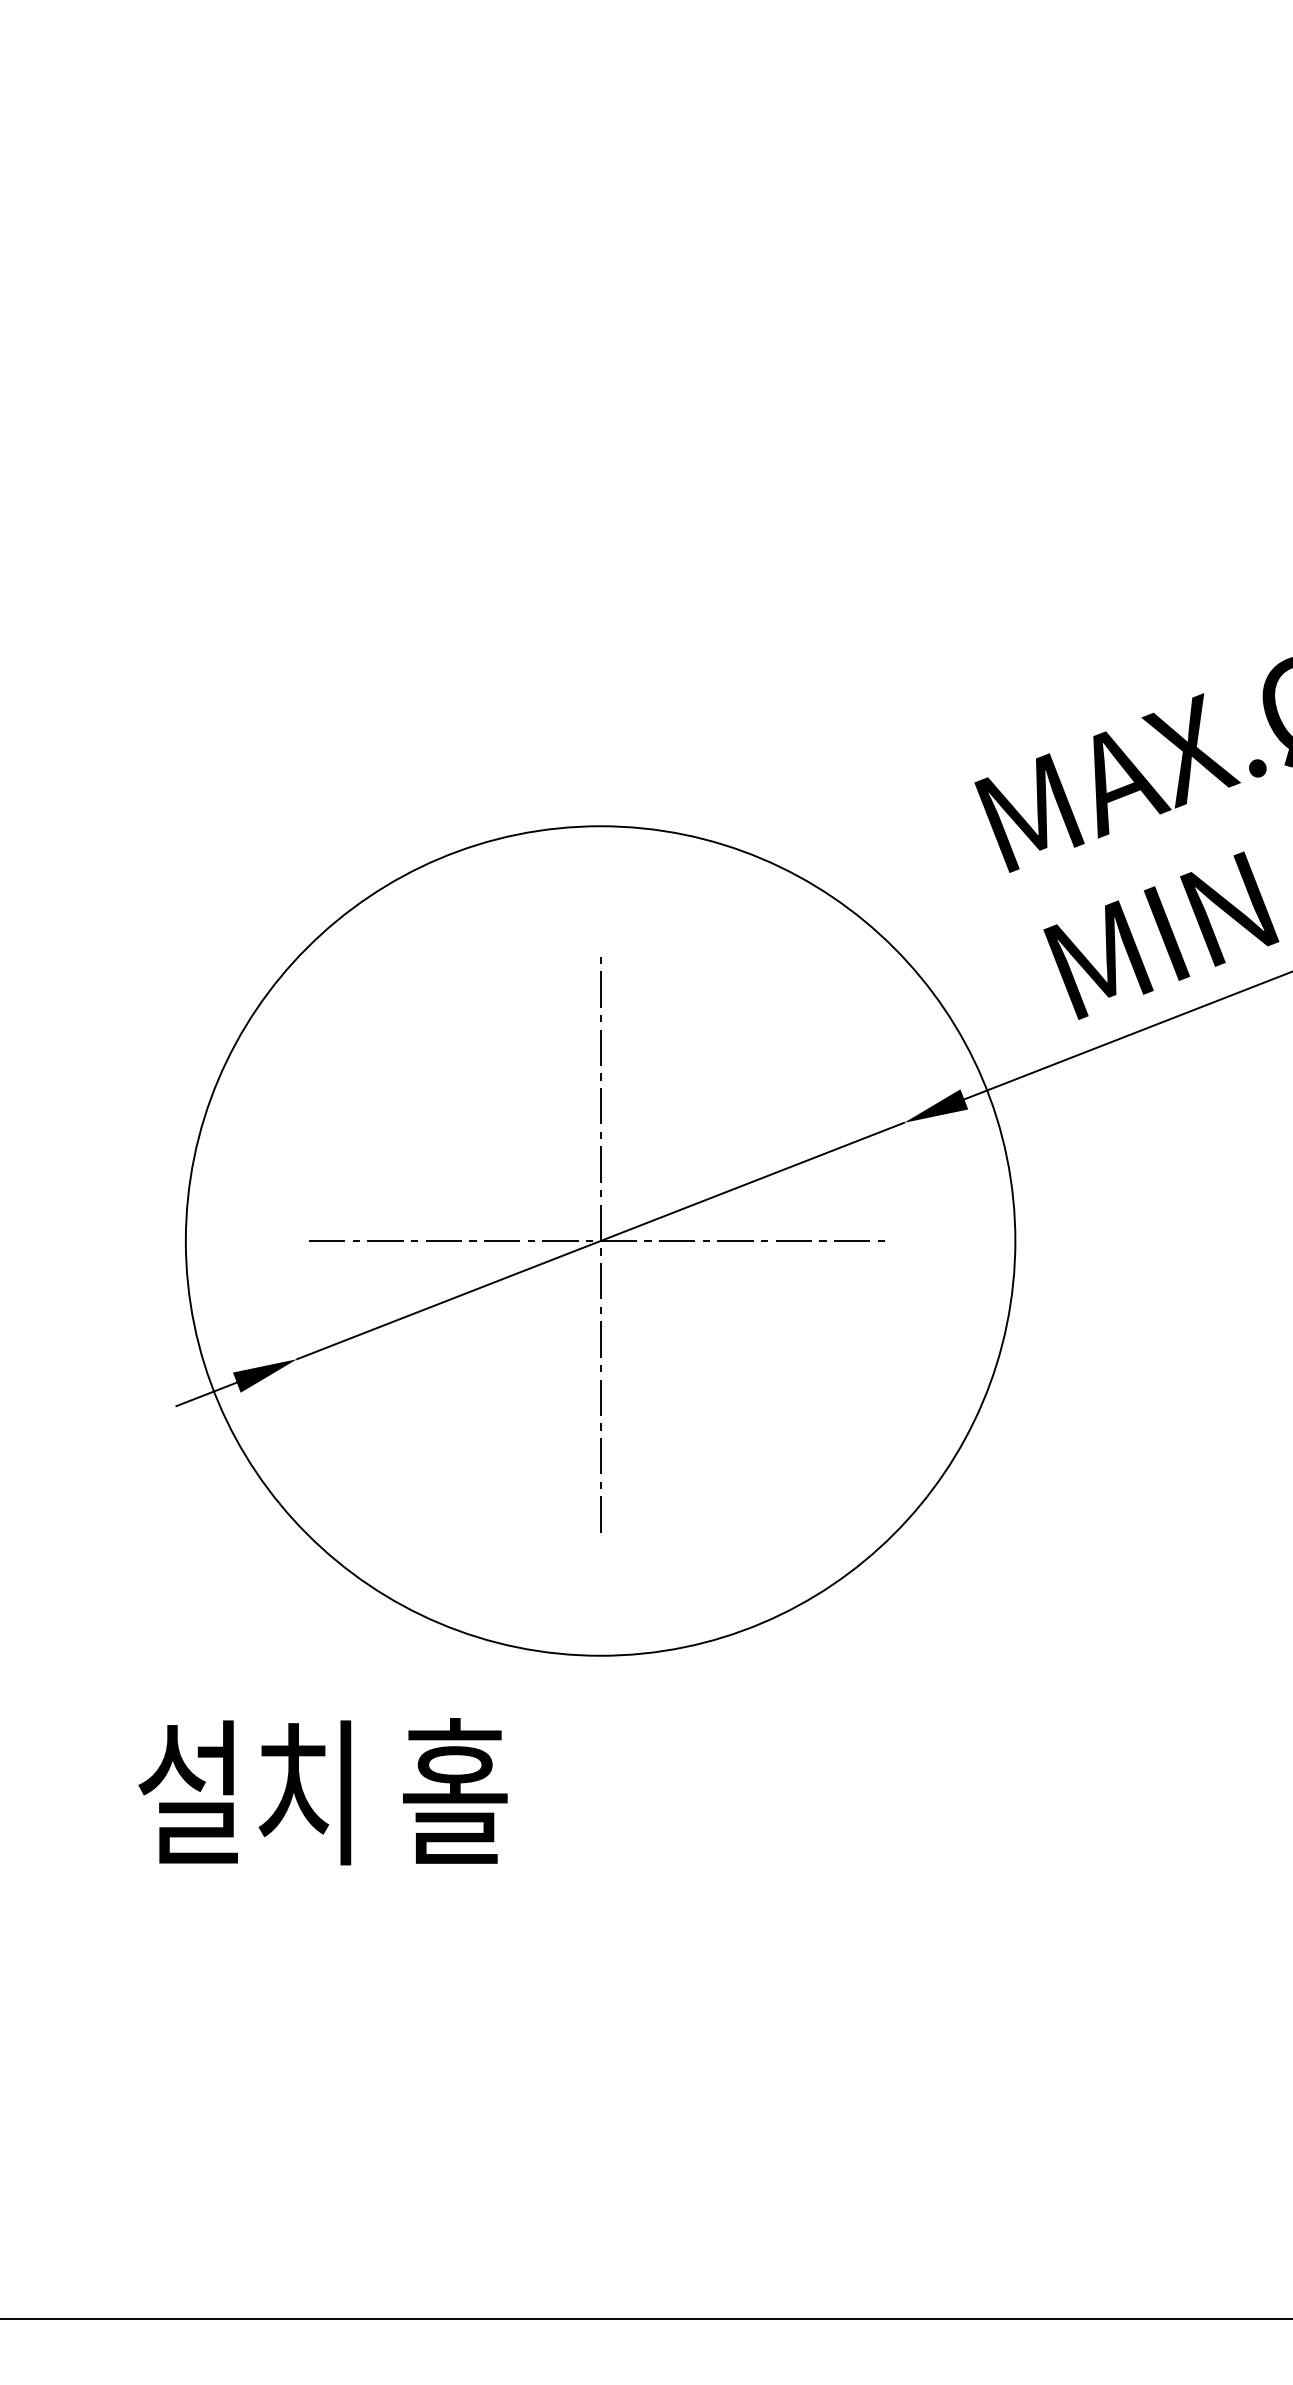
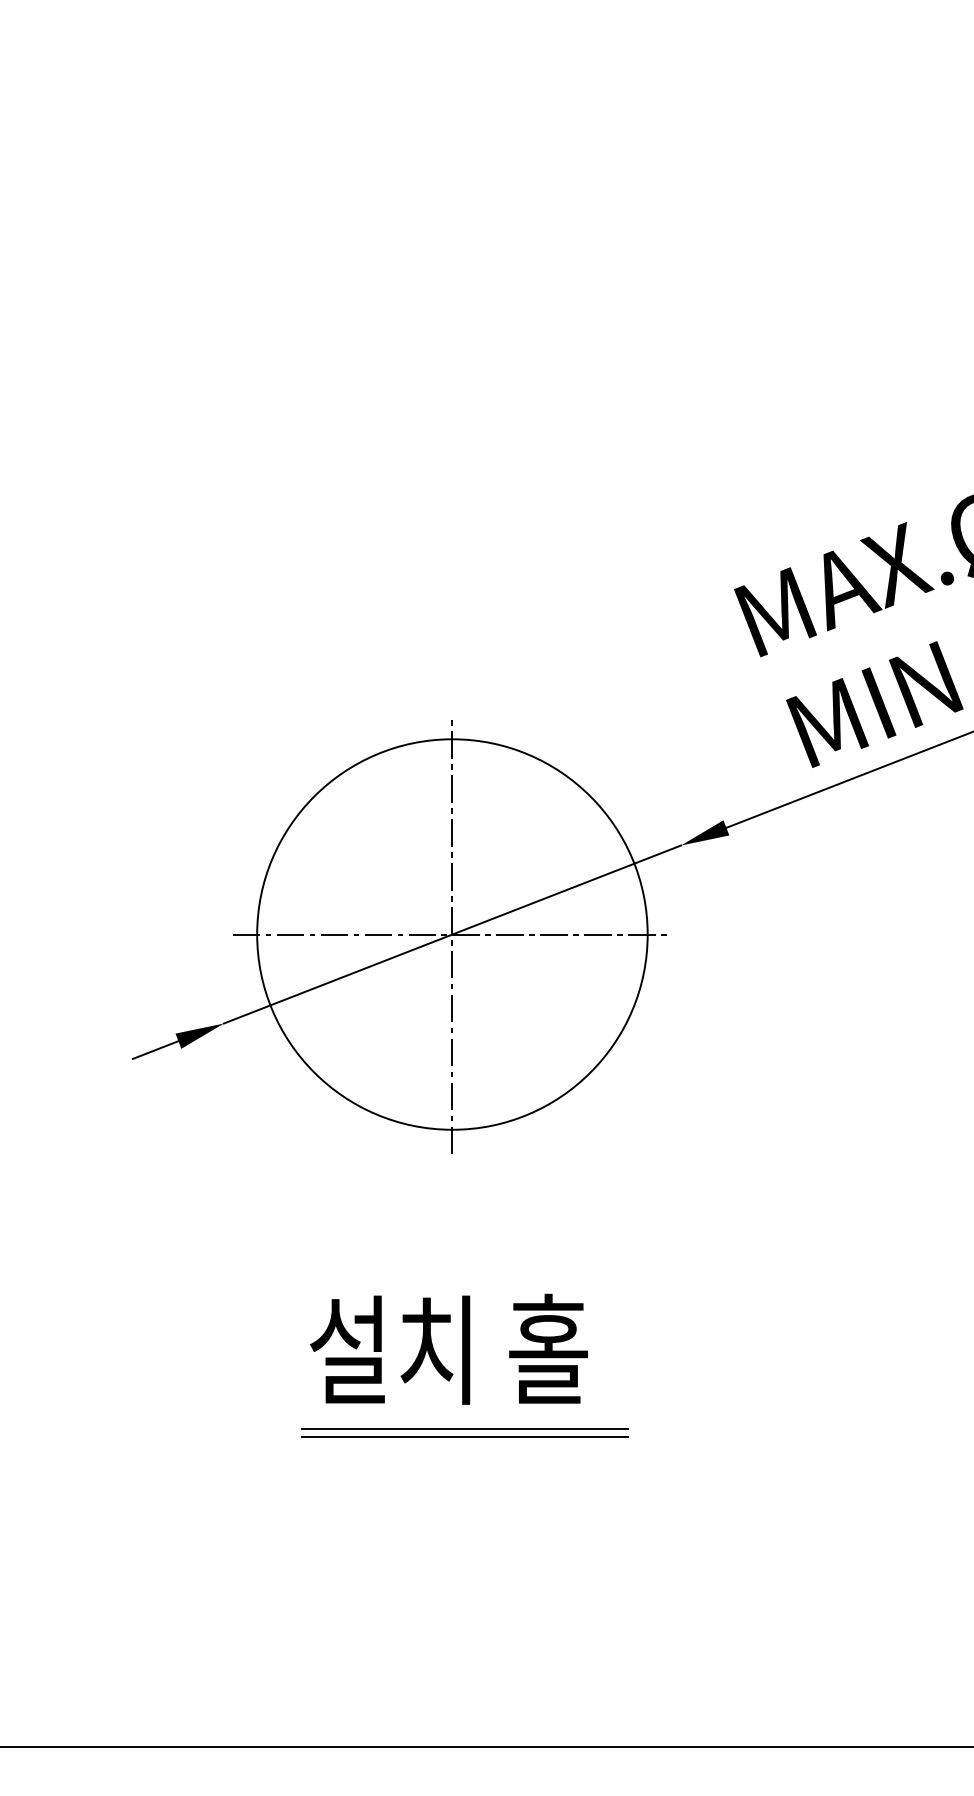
circle: (600, 1240) -> (452, 934), size x0.62
text: (322, 1791) -> (448, 1349), moved
line: (617, 1896) -> (465, 1428), added
line: (617, 1907) -> (465, 1436), added

